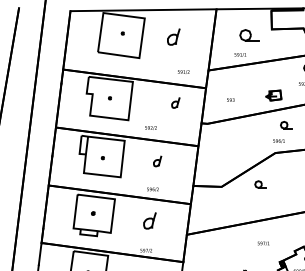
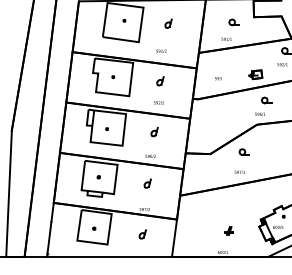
part: (248, 35) -> (233, 22), size x0.62
part: (173, 36) -> (168, 23), size x0.62
text: (183, 71) -> (161, 50), moved
part: (175, 103) -> (160, 81), moved
text: (150, 127) -> (158, 102), moved
part: (149, 220) -> (147, 183), size x0.62
text: (263, 242) -> (239, 171), moved

